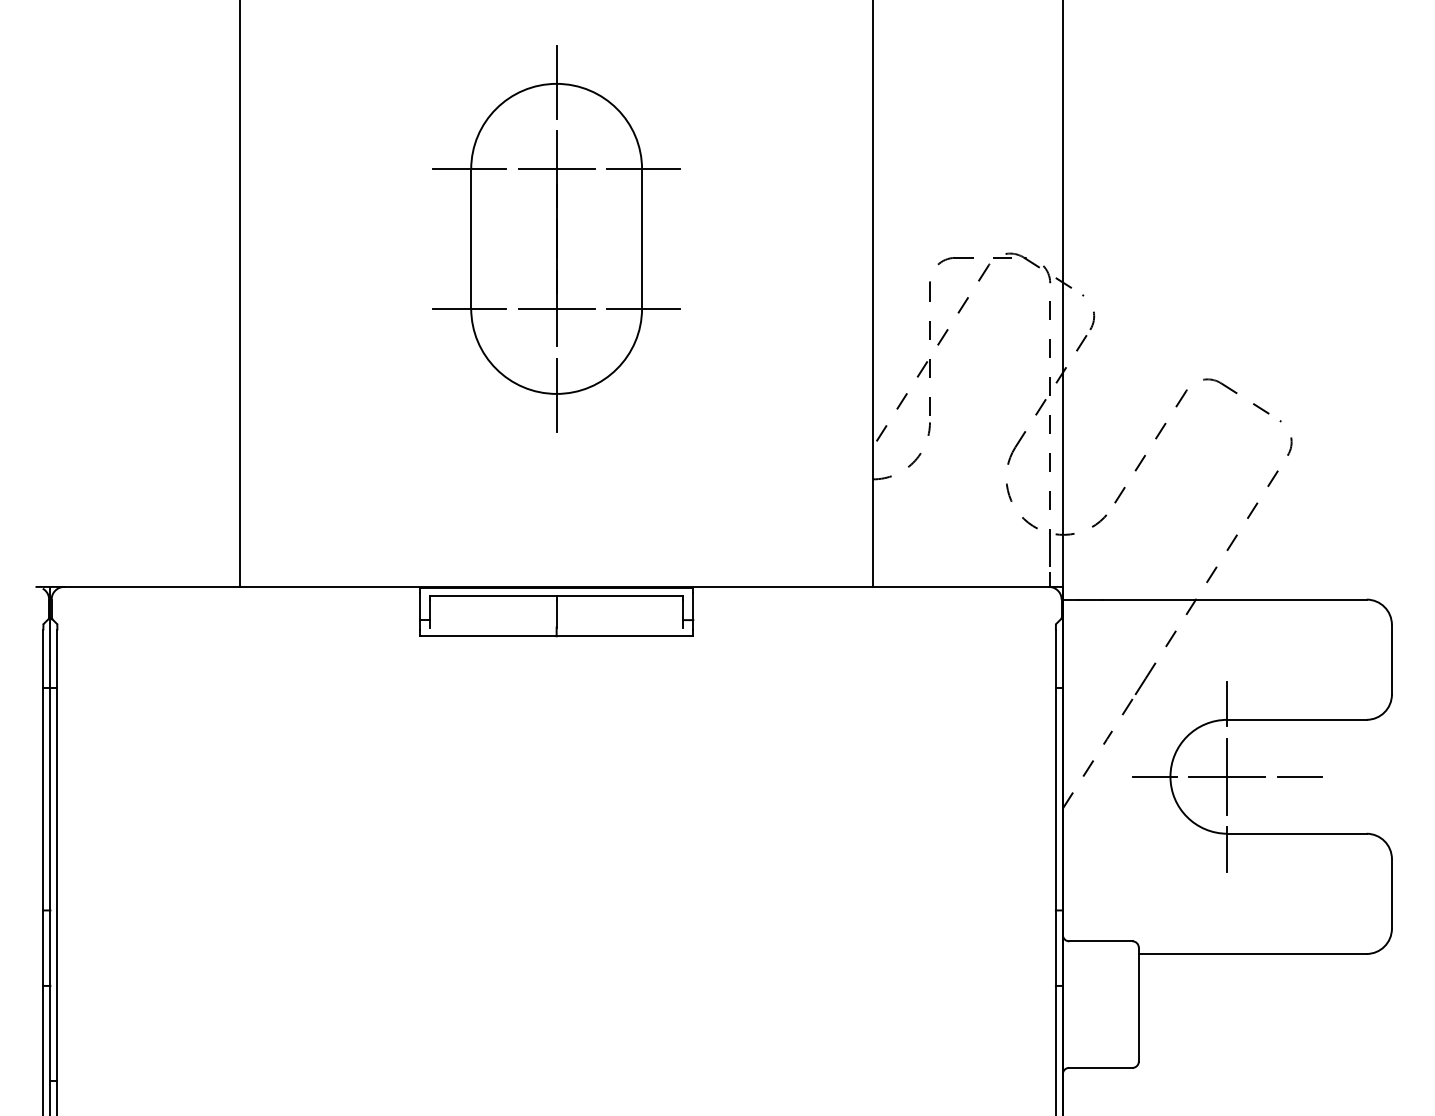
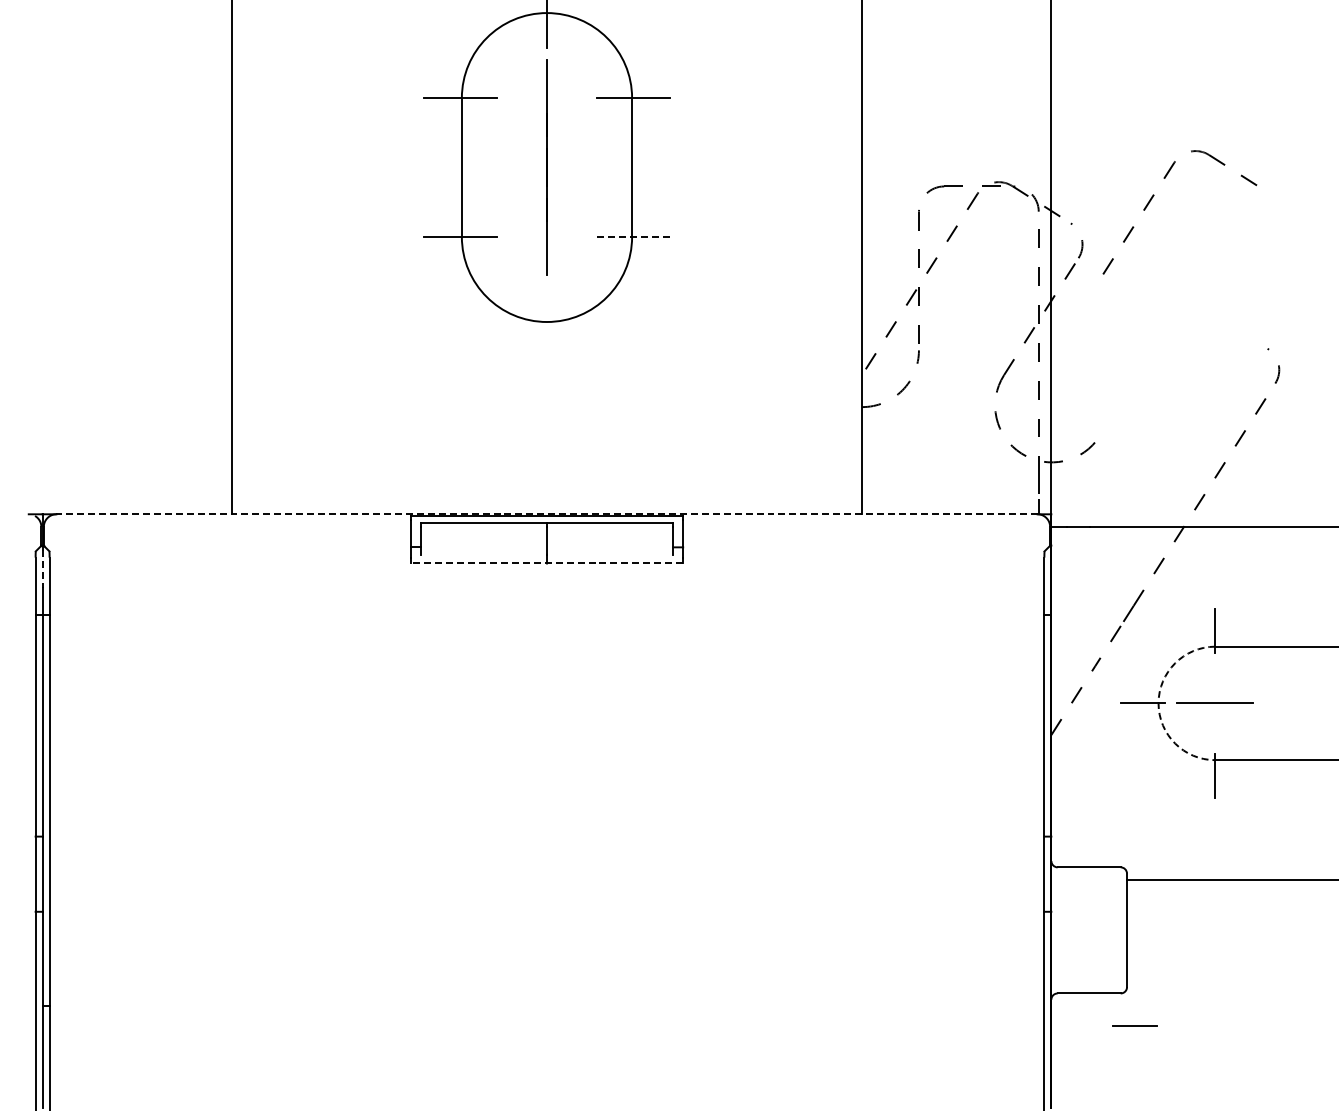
line: (556, 169) -> (546, 98), removed
line: (556, 308) -> (546, 236), removed
line: (644, 308) -> (634, 236), solid -> dashed
line: (556, 395) -> (546, 323), removed
part: (1166, 424) -> (1154, 196), moved
line: (556, 586) -> (546, 513), solid -> dashed
line: (556, 636) -> (546, 563), solid -> dashed
line: (50, 642) -> (42, 569), solid -> dashed
arc: (1170, 776) -> (1158, 703), solid -> dashed
line: (1227, 776) -> (1215, 703), removed
line: (1299, 776) -> (1134, 1025), moved

